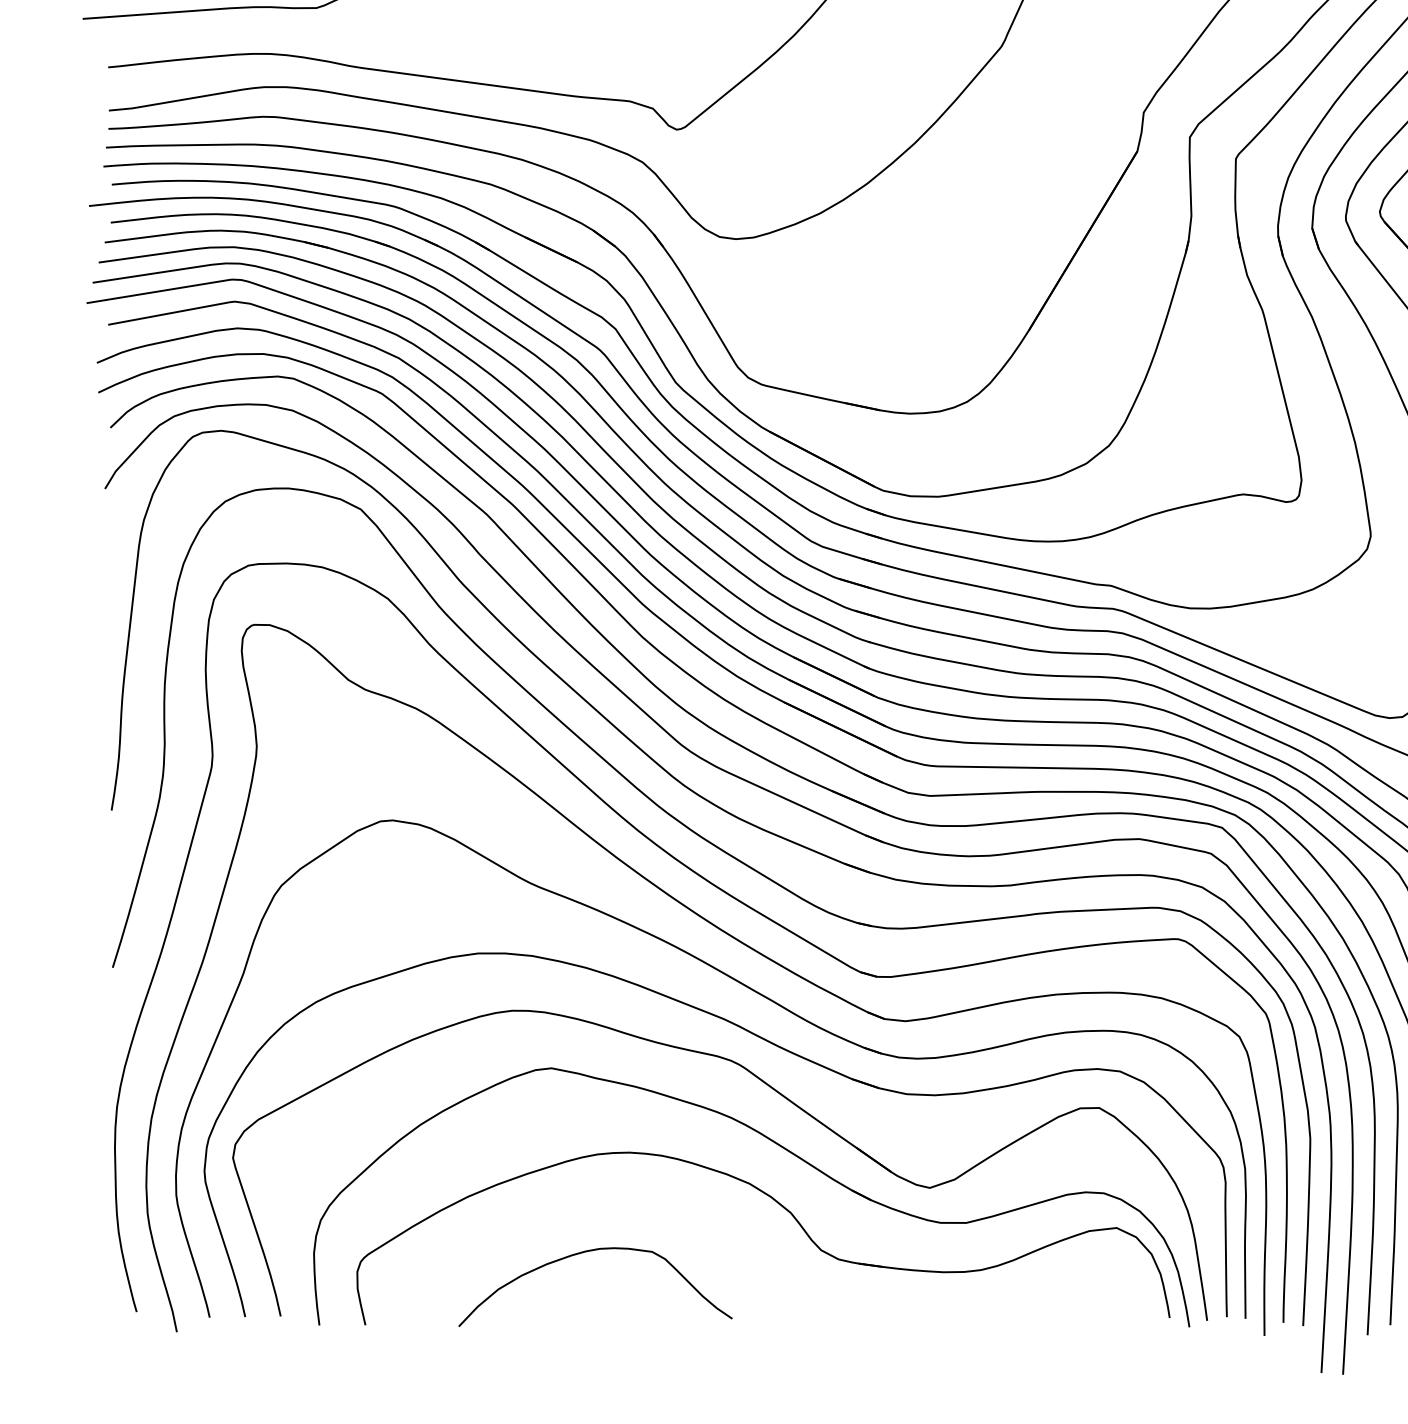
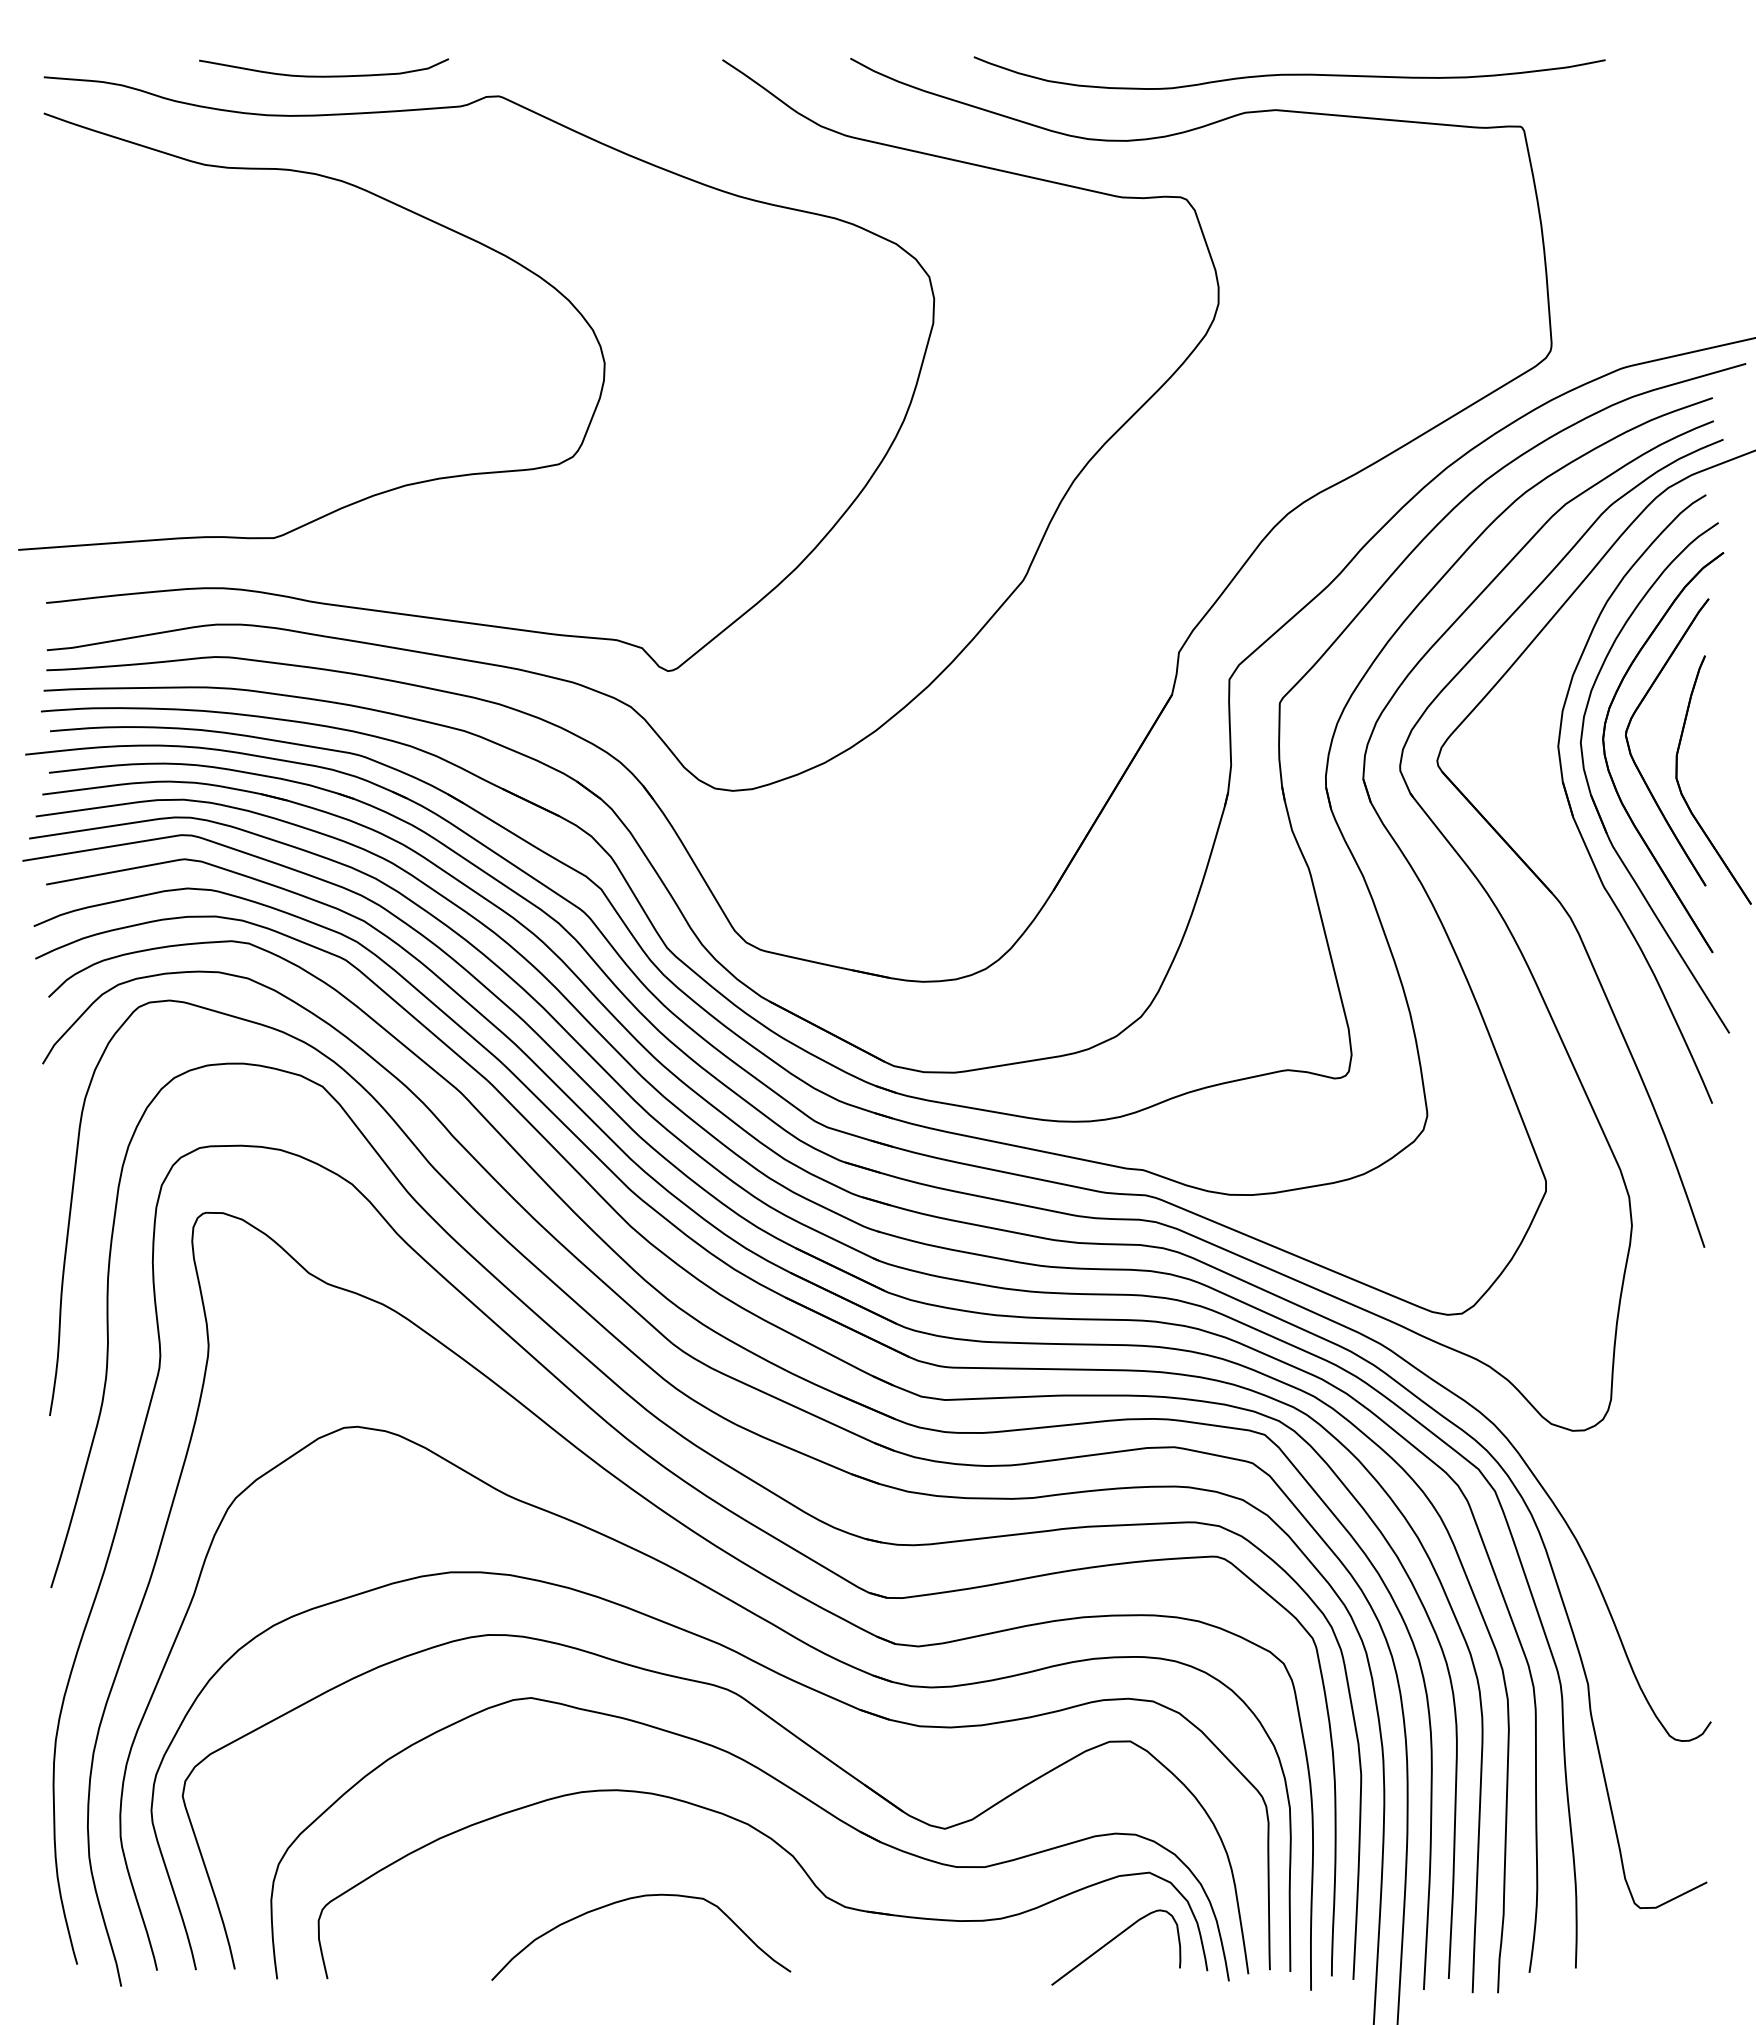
curve: (591, 1251) -> (636, 1898), moved
curve: (1083, 1290) -> (1113, 1940), added

